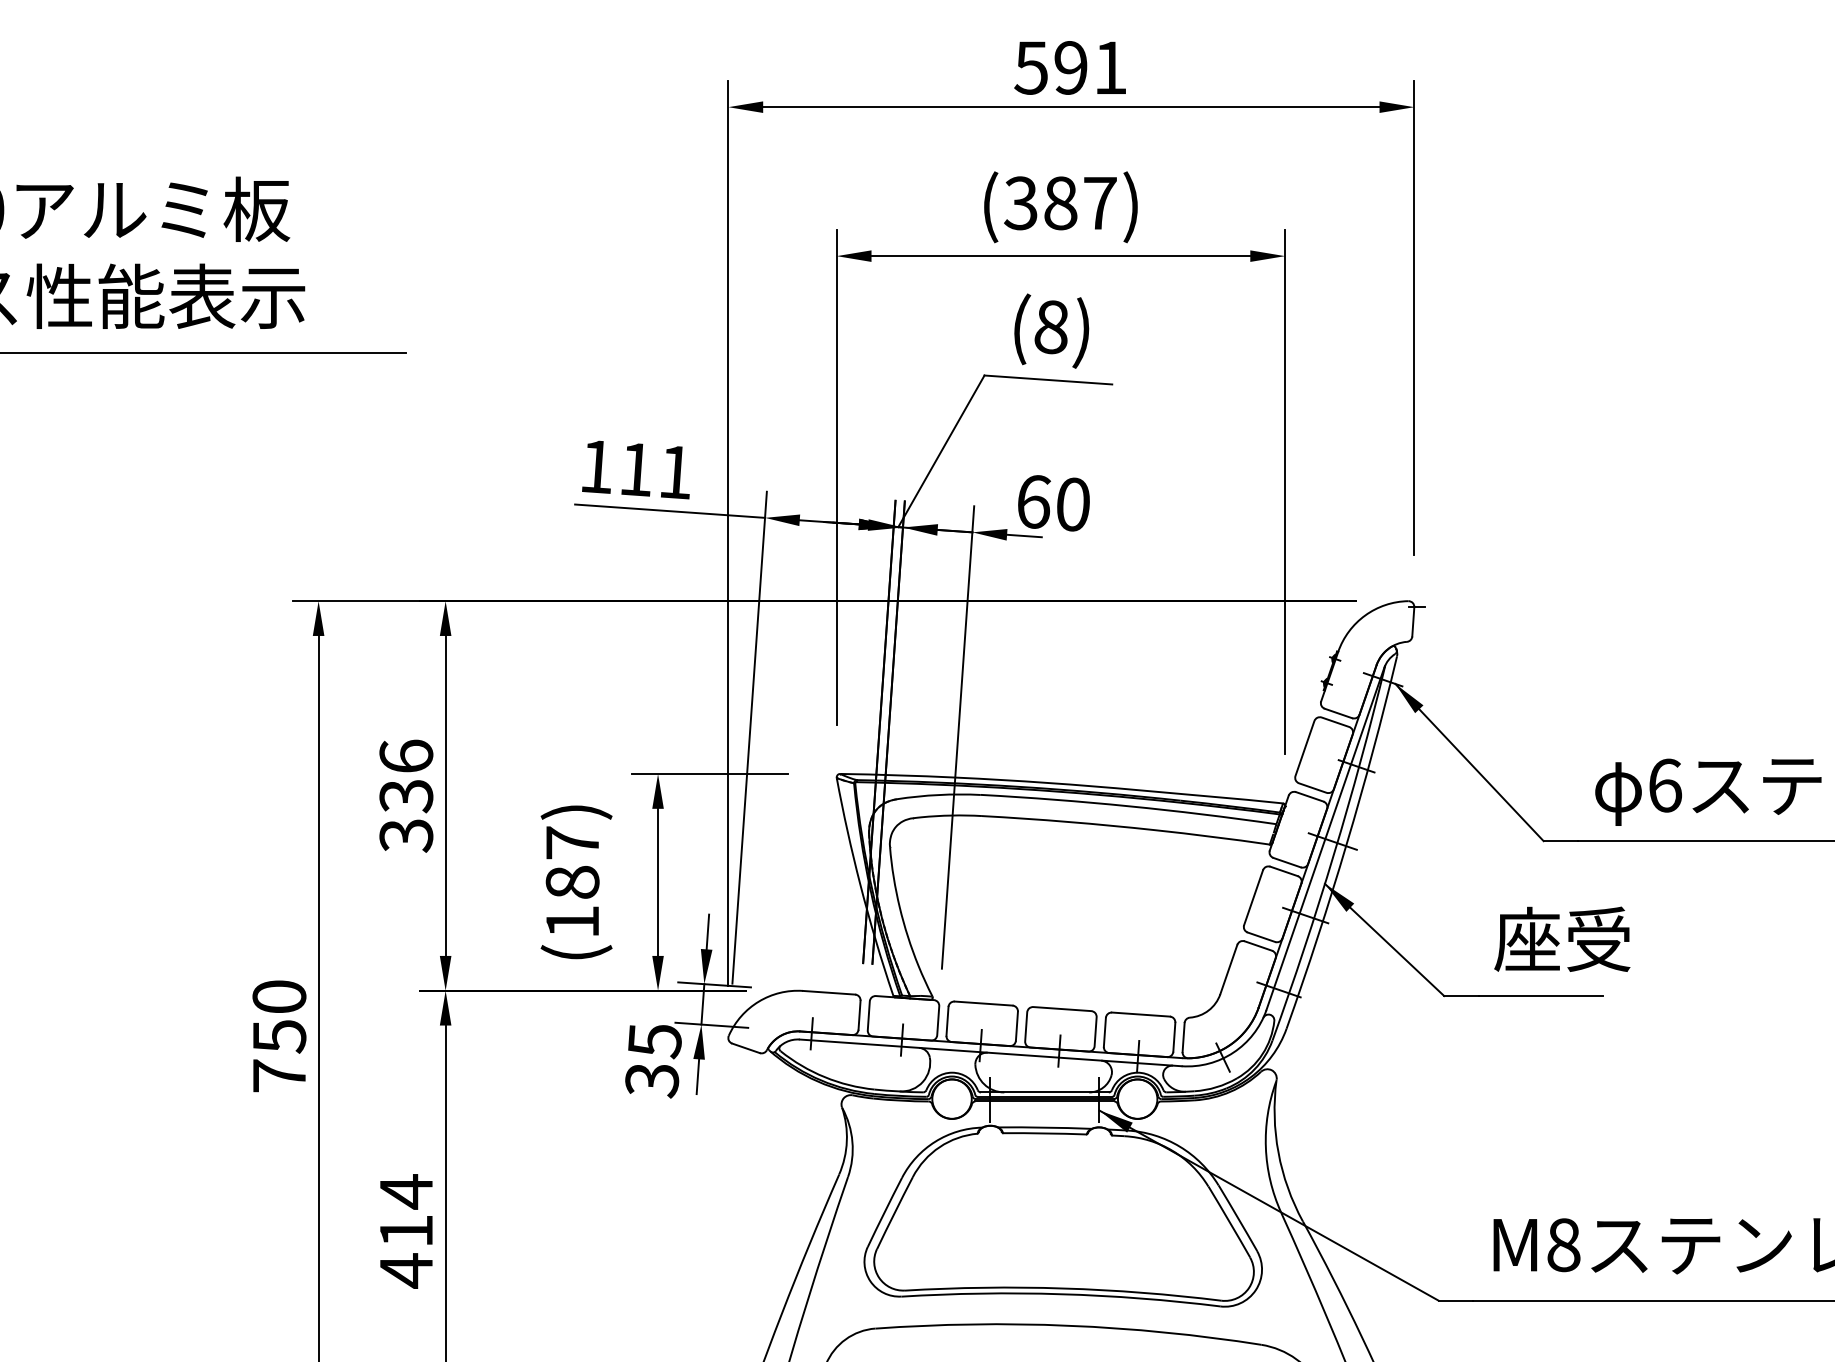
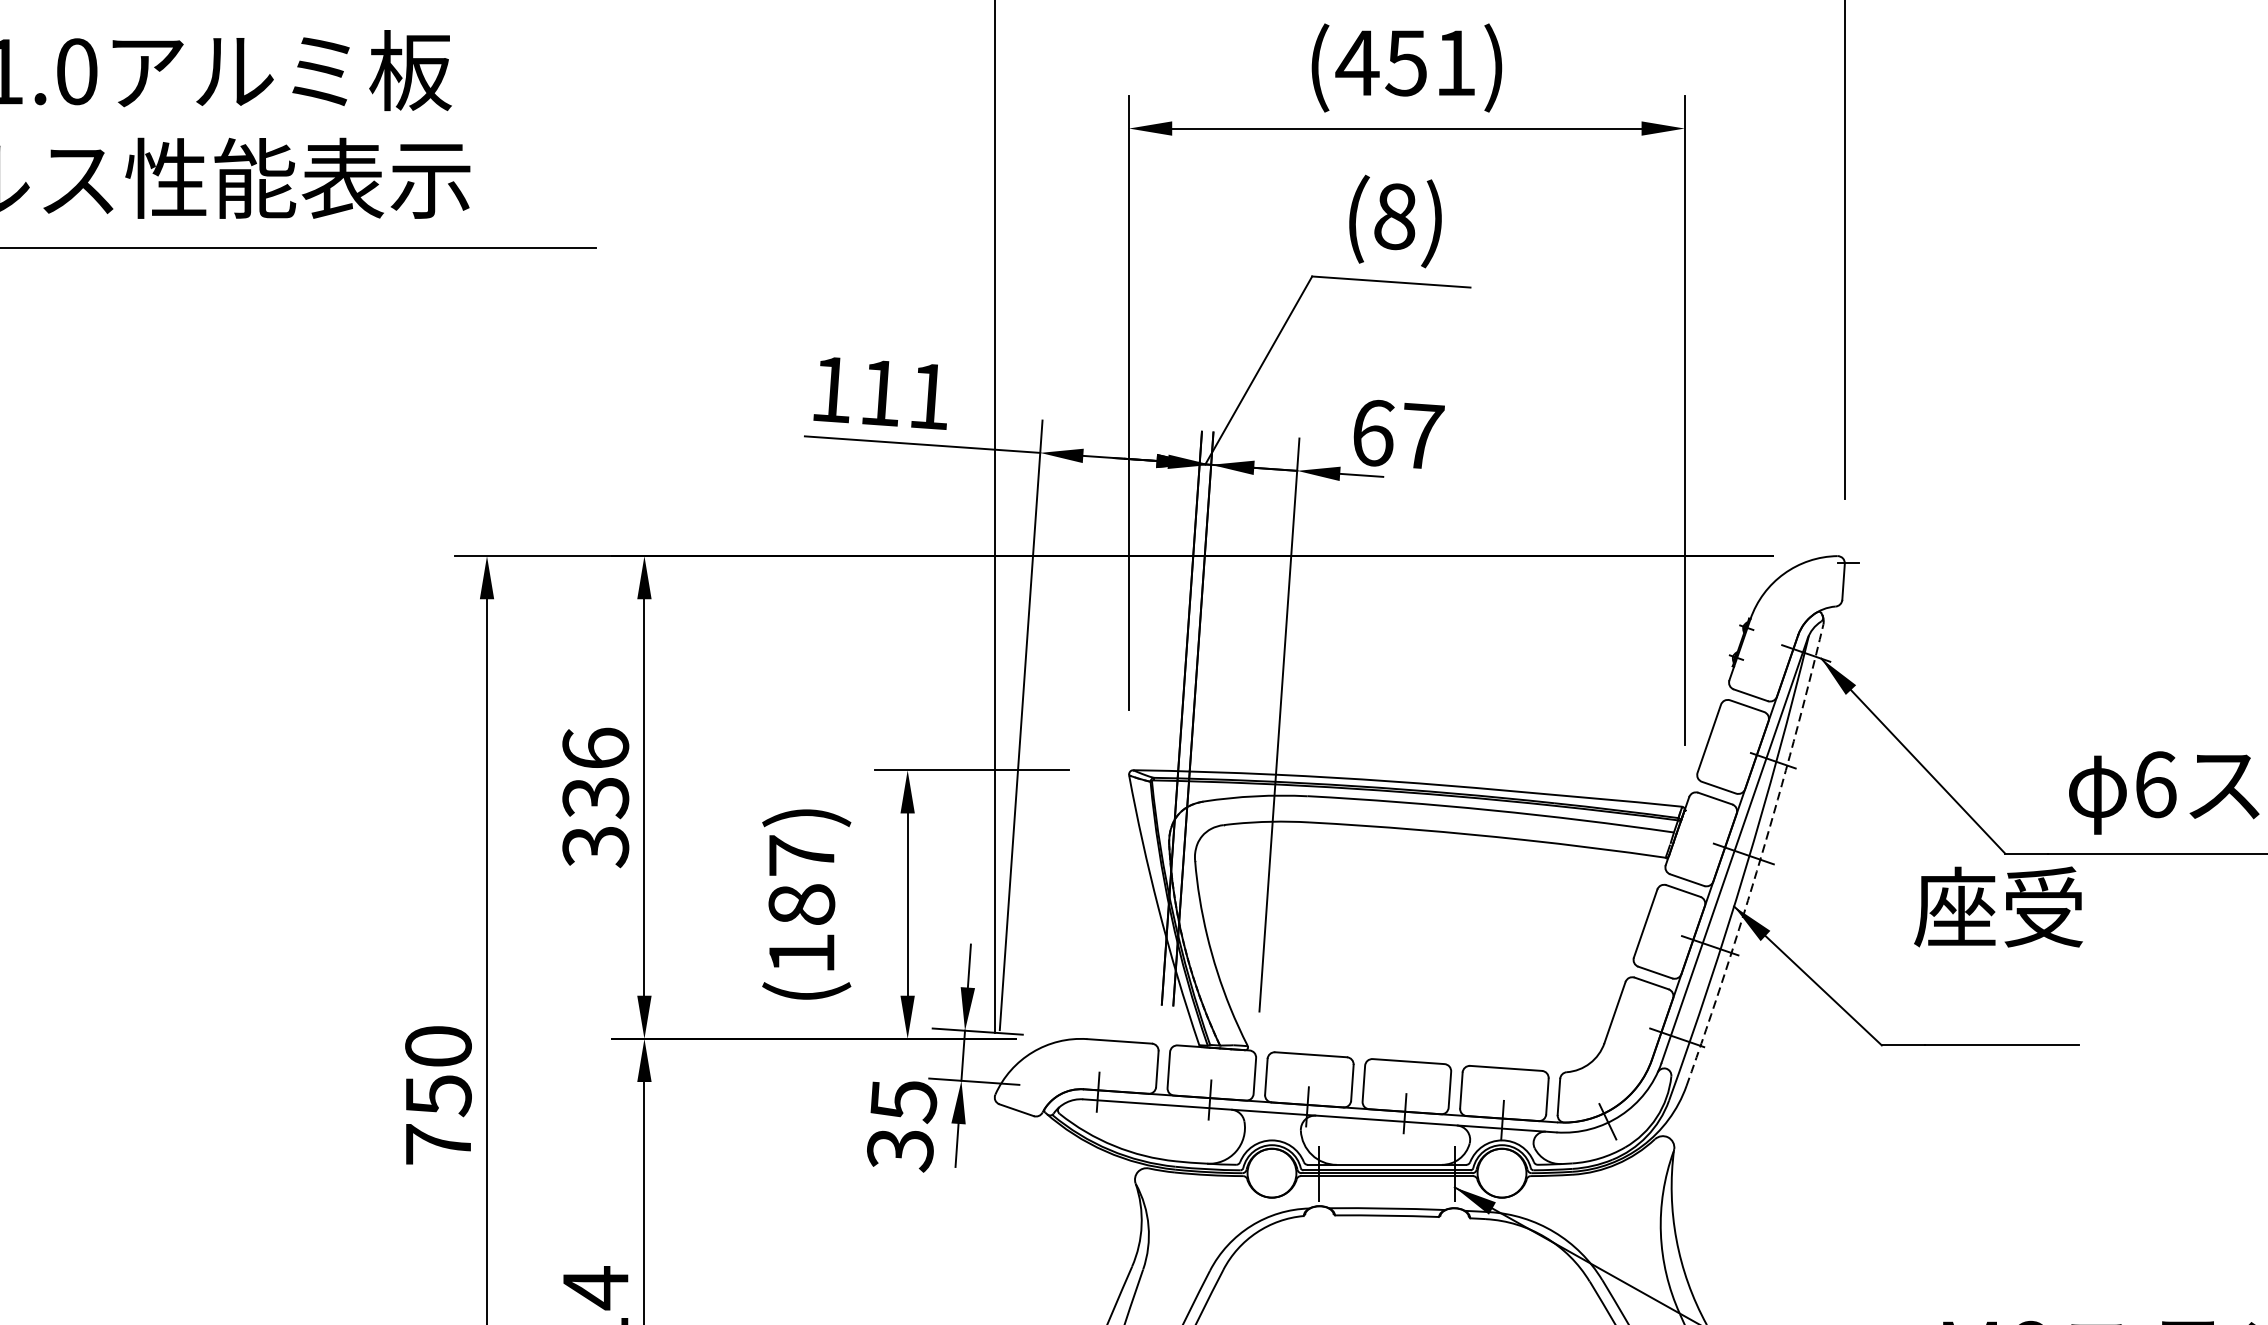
text: (1059, 203) -> (1405, 63), (387) -> (451)
text: (1074, 504) -> (1423, 436), 60 -> 67
arc: (1346, 844) -> (1760, 857), solid -> dashed
text: (1562, 938) -> (1998, 905), moved

